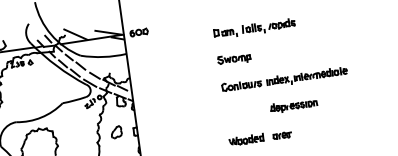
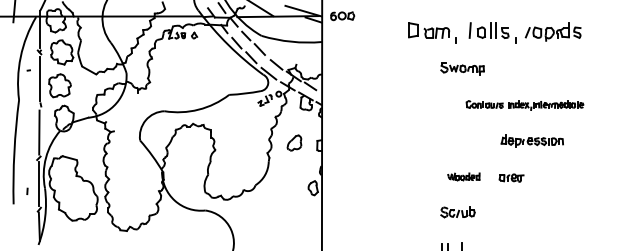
part: (254, 28) -> (494, 32), size x1.6
part: (284, 80) -> (524, 105), size x0.7
part: (246, 139) -> (463, 176), size x0.7

